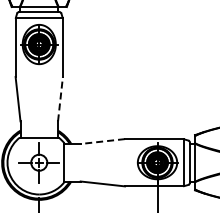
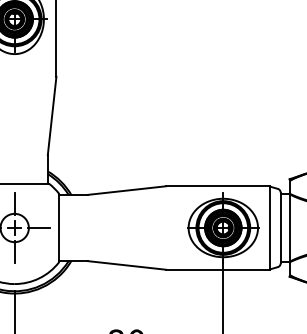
line: (60, 98) -> (52, 114), dashed -> solid
line: (102, 141) -> (126, 190), dashed -> solid

